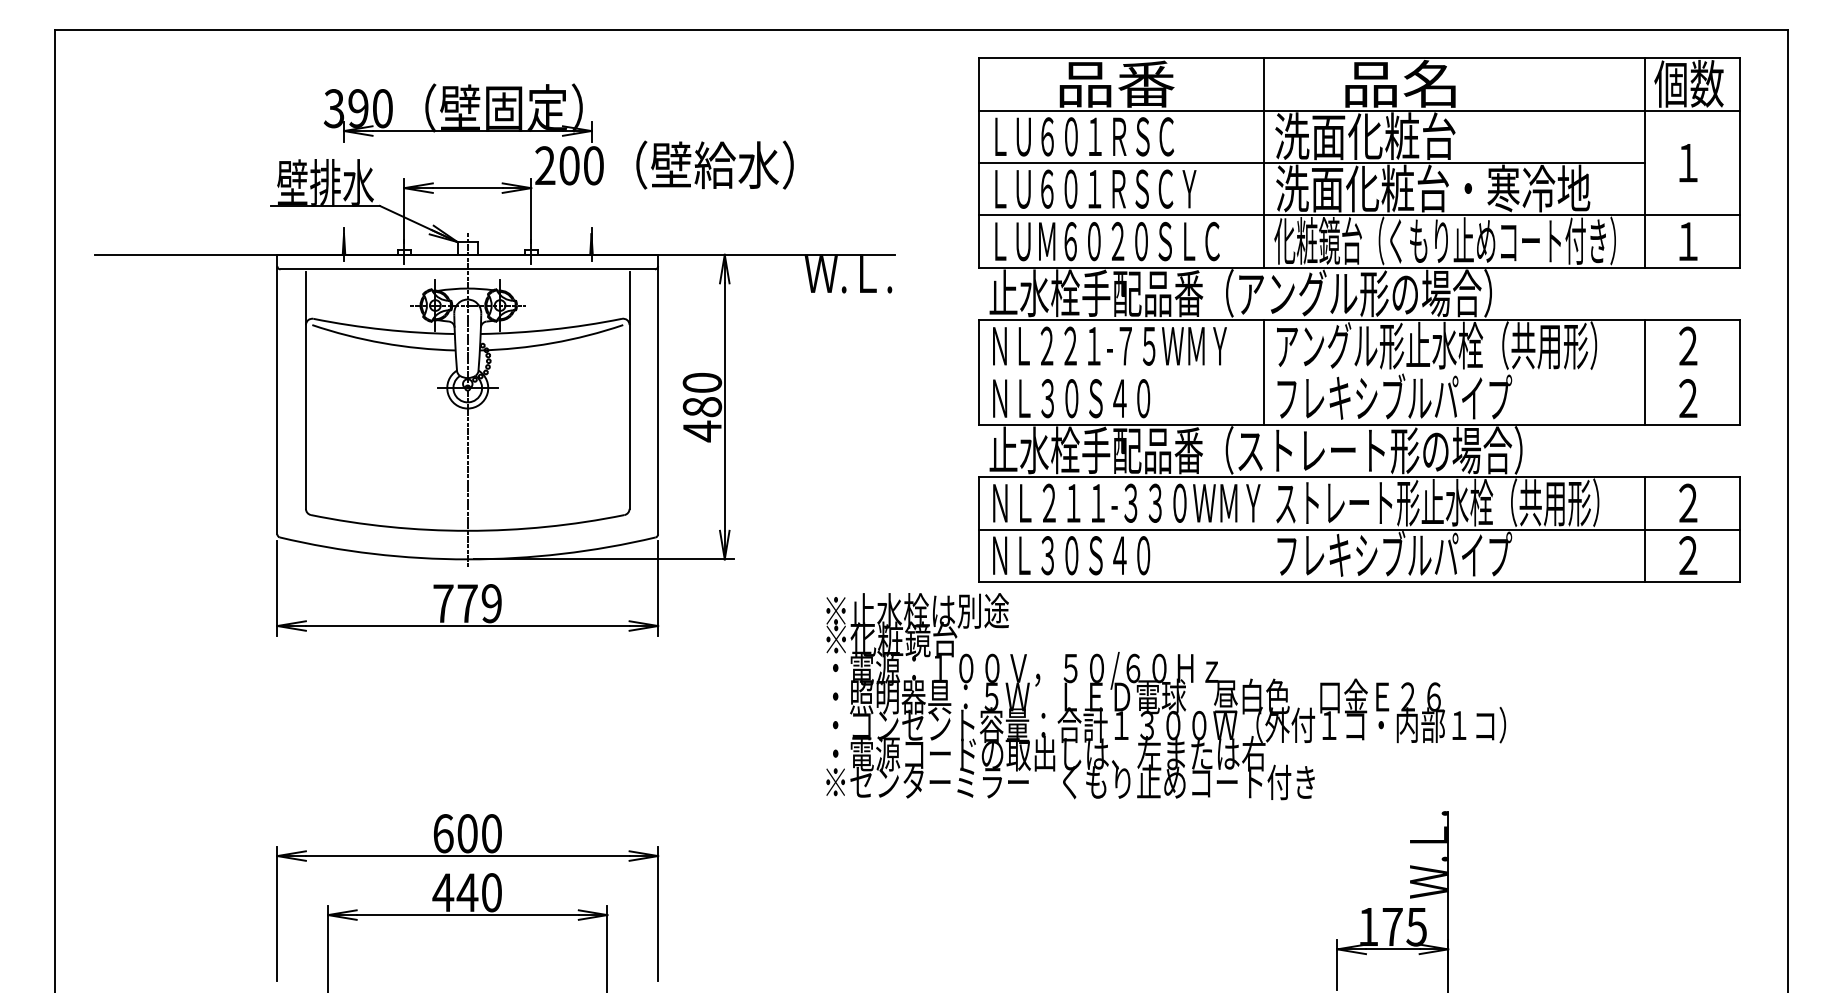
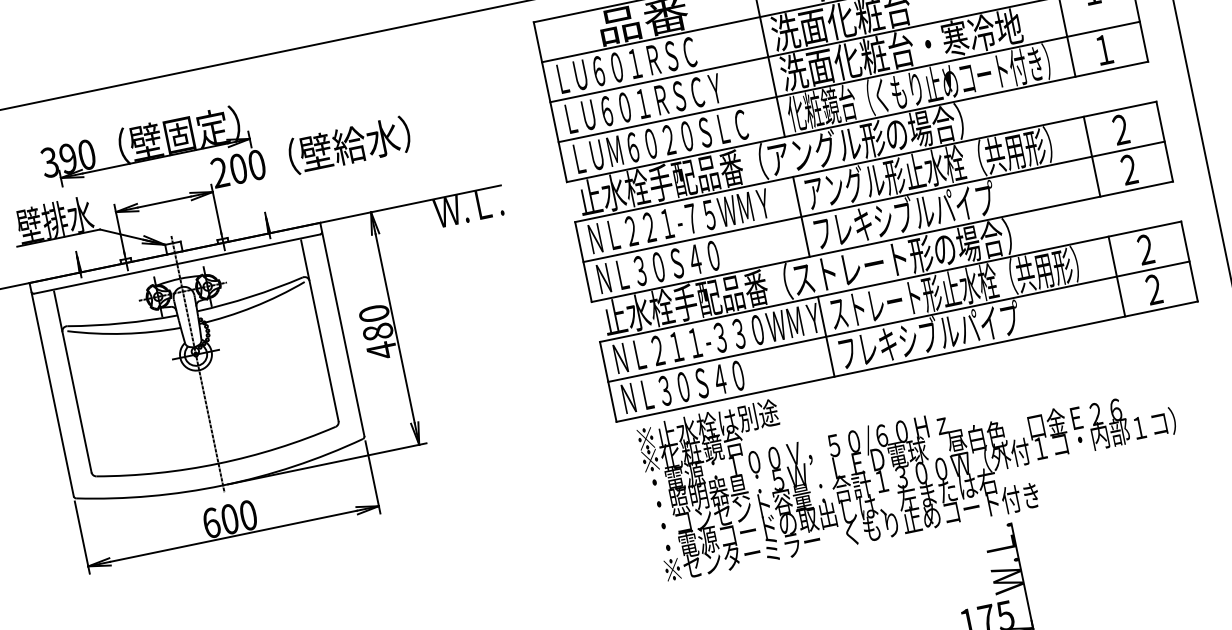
line: (1359, 372) -> (874, 201), added
line: (1264, 529) -> (826, 336), added
text: (467, 603) -> (229, 519), 779 -> 600
text: (1166, 696) -> (911, 451), moved

